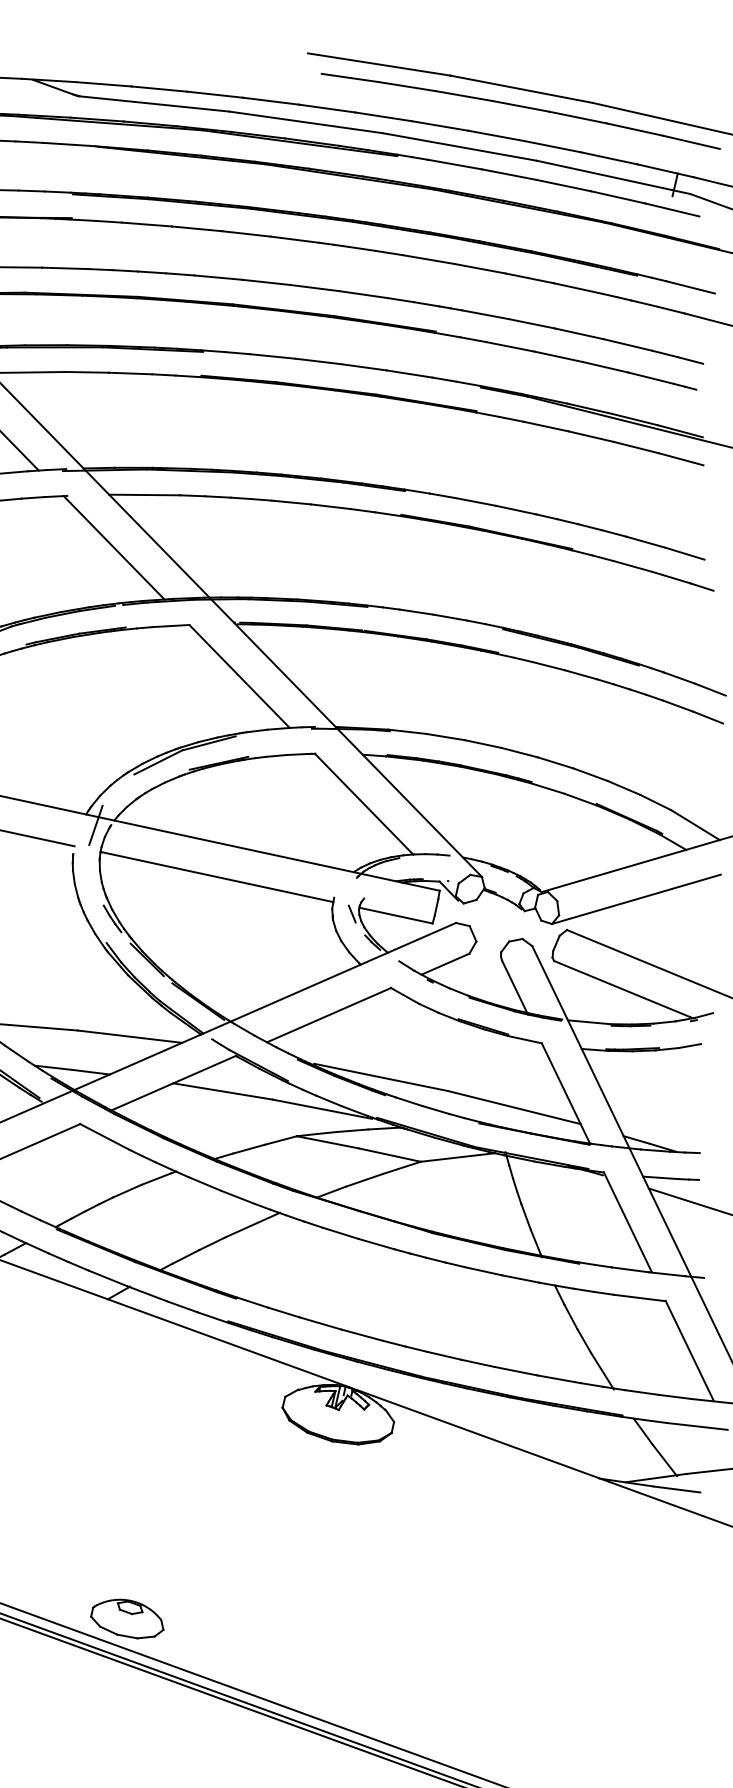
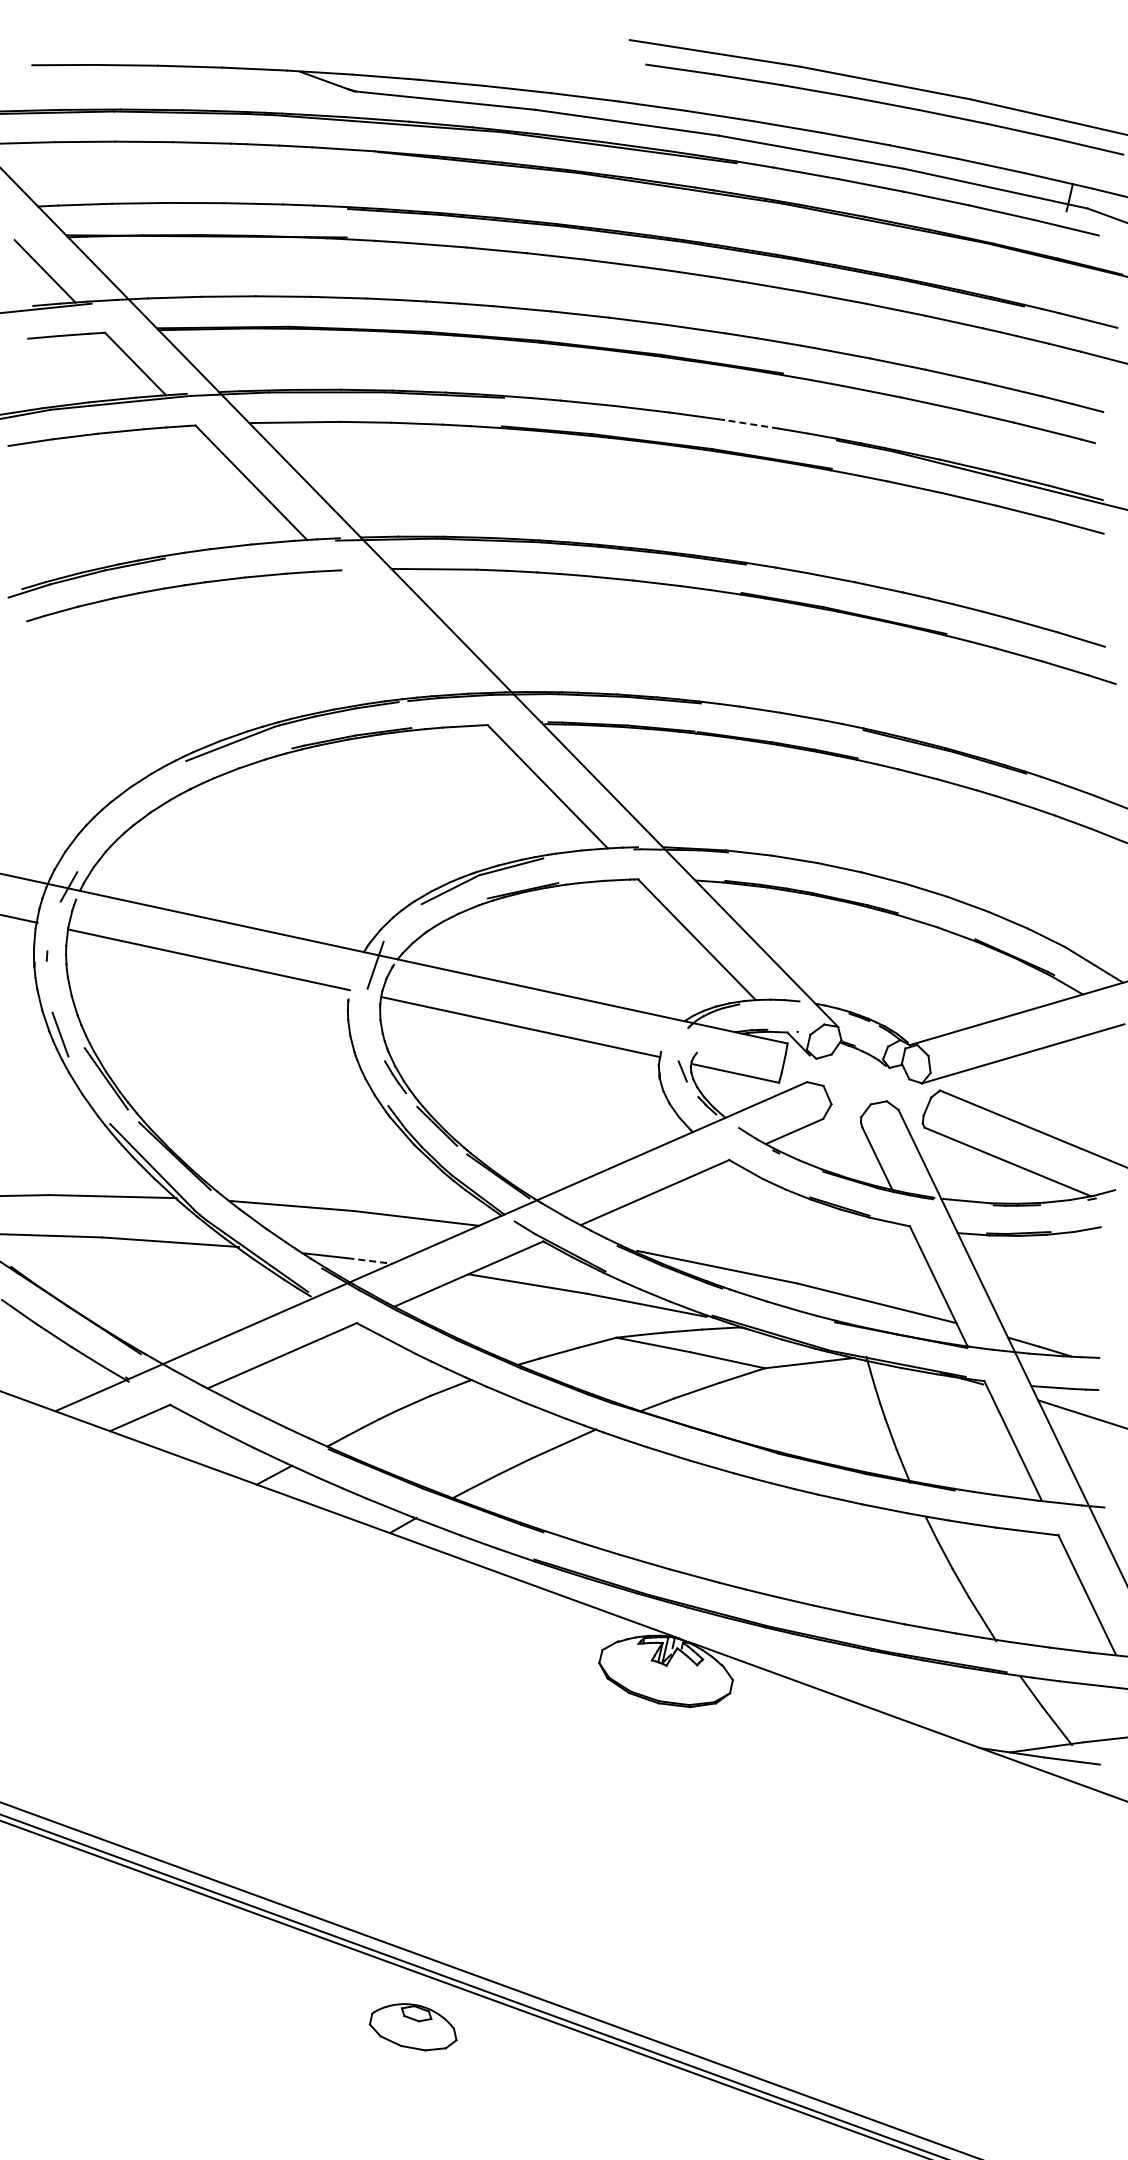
line: (409, 374) -> (751, 424), solid -> dashed
line: (114, 547) -> (397, 632), removed
line: (90, 1071) -> (369, 1260), solid -> dashed
part: (126, 1619) -> (412, 2027), moved

